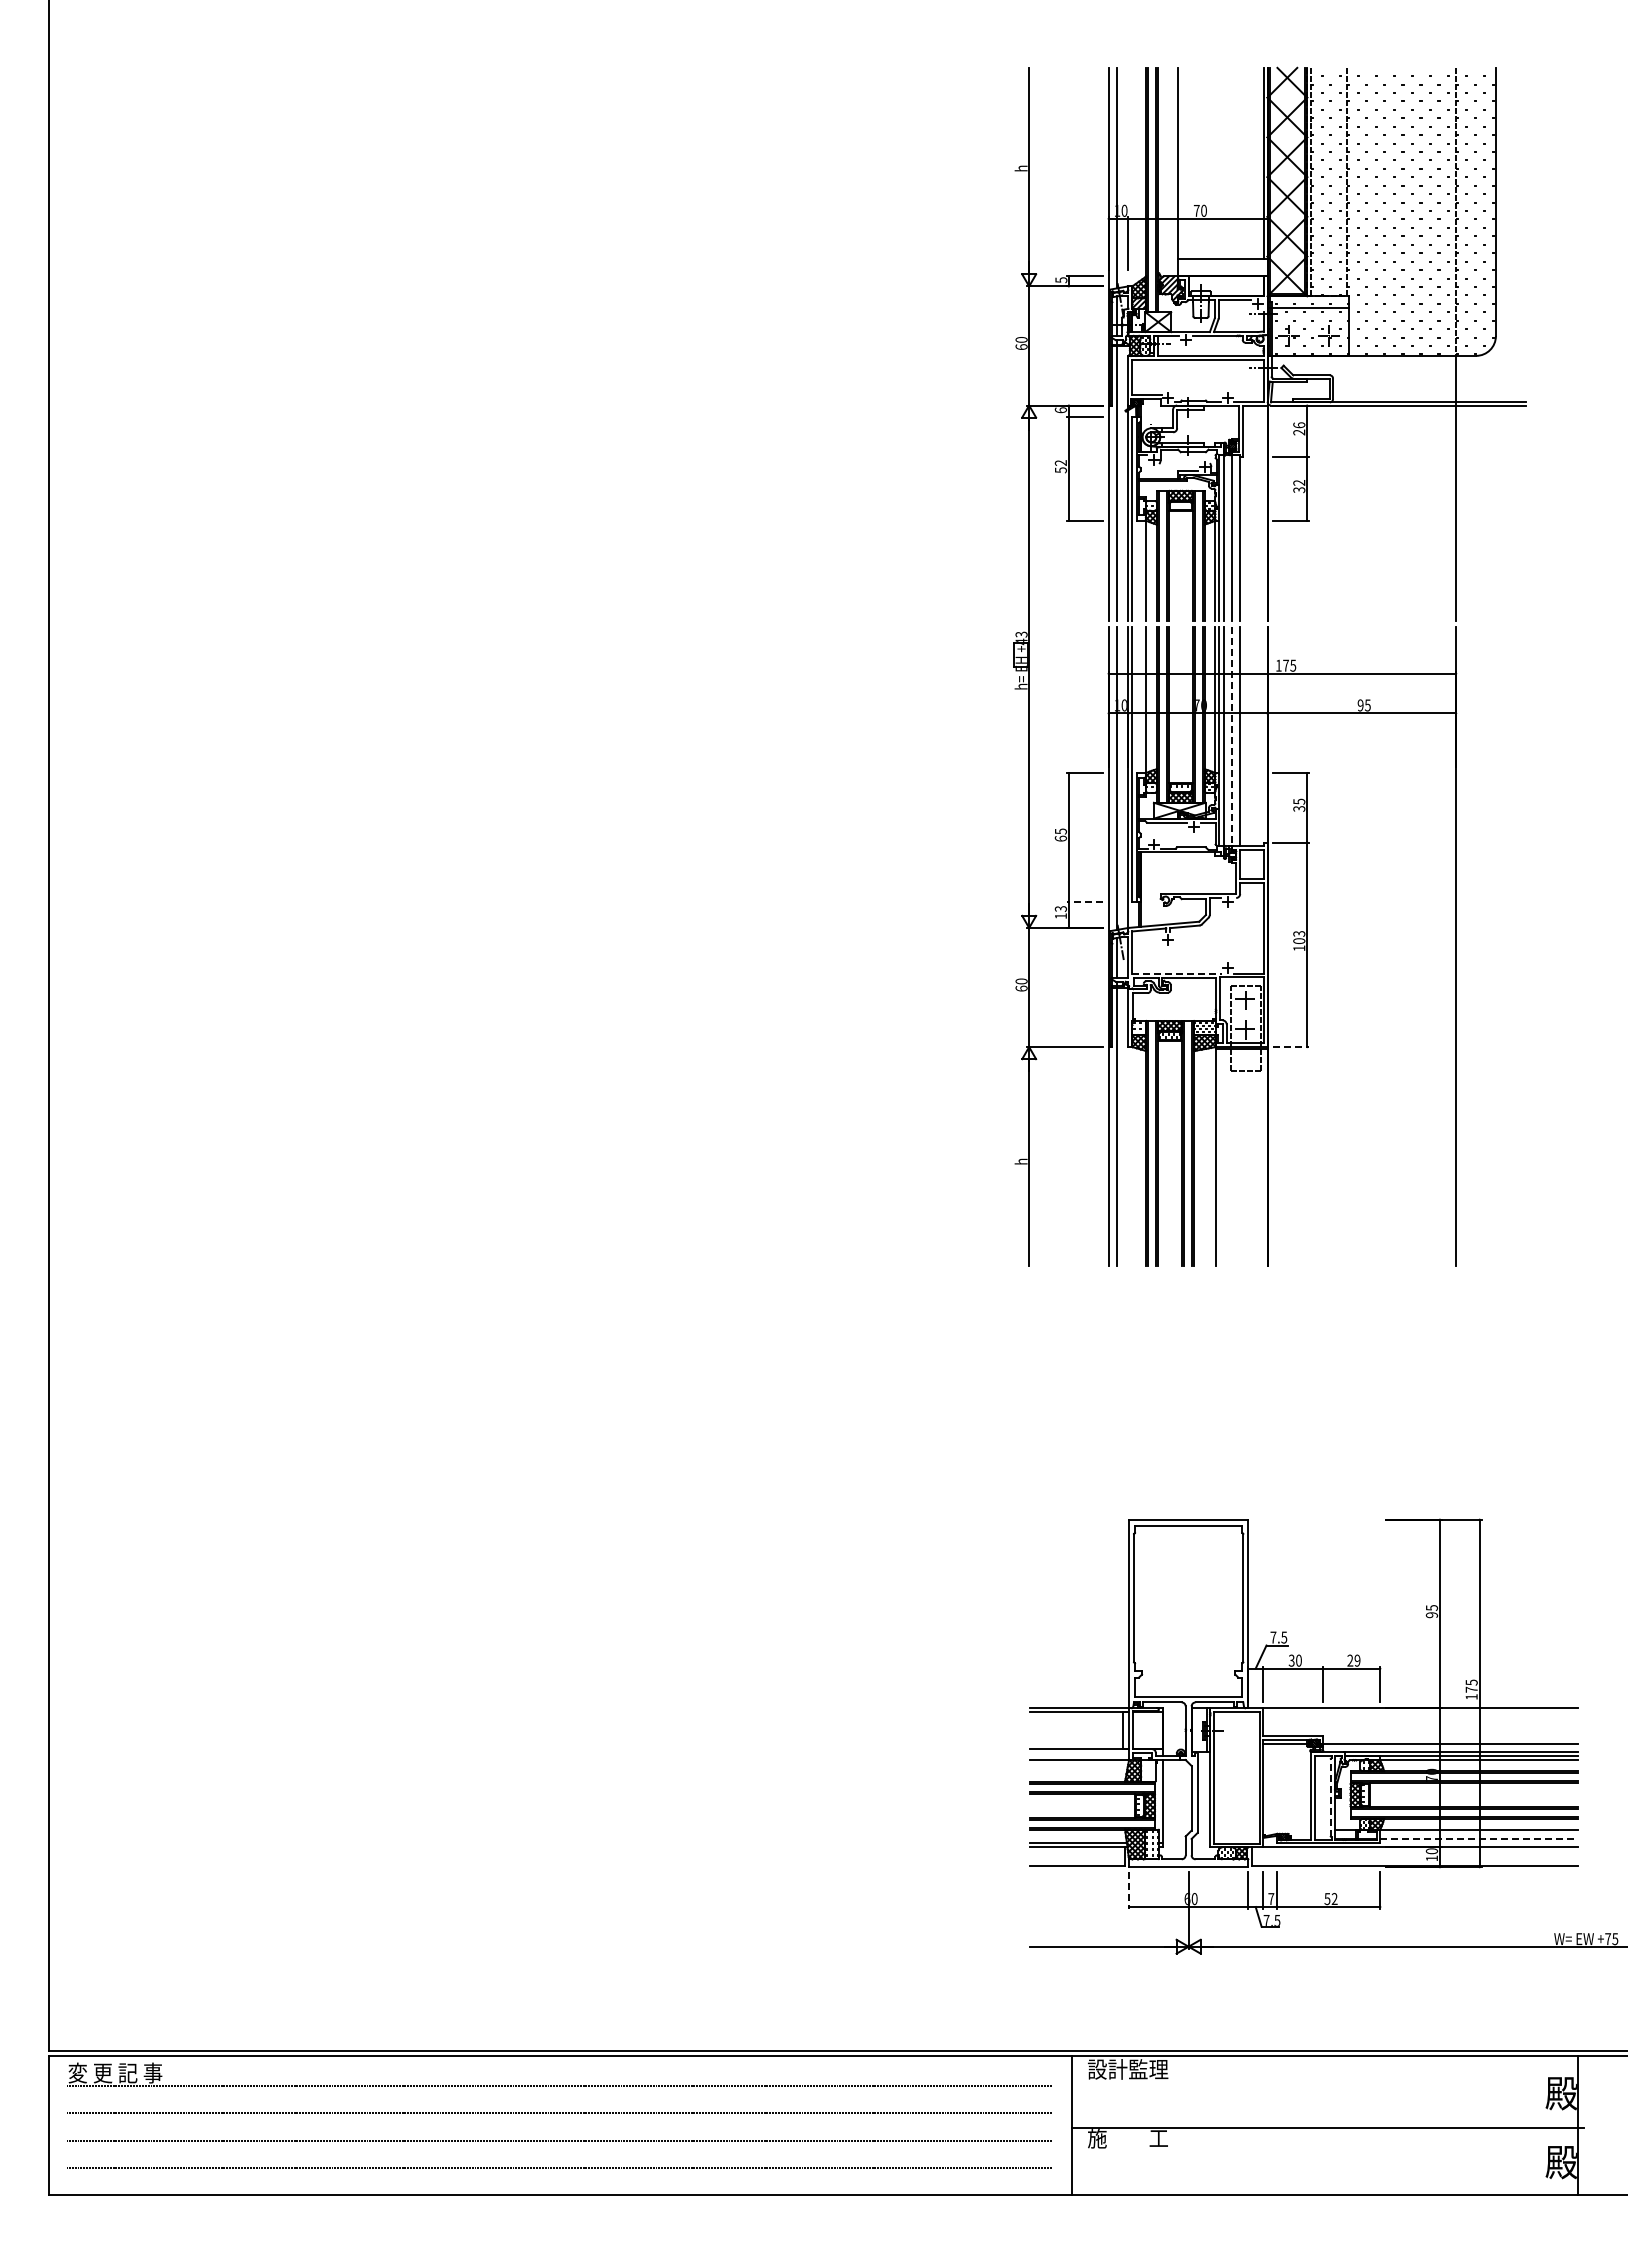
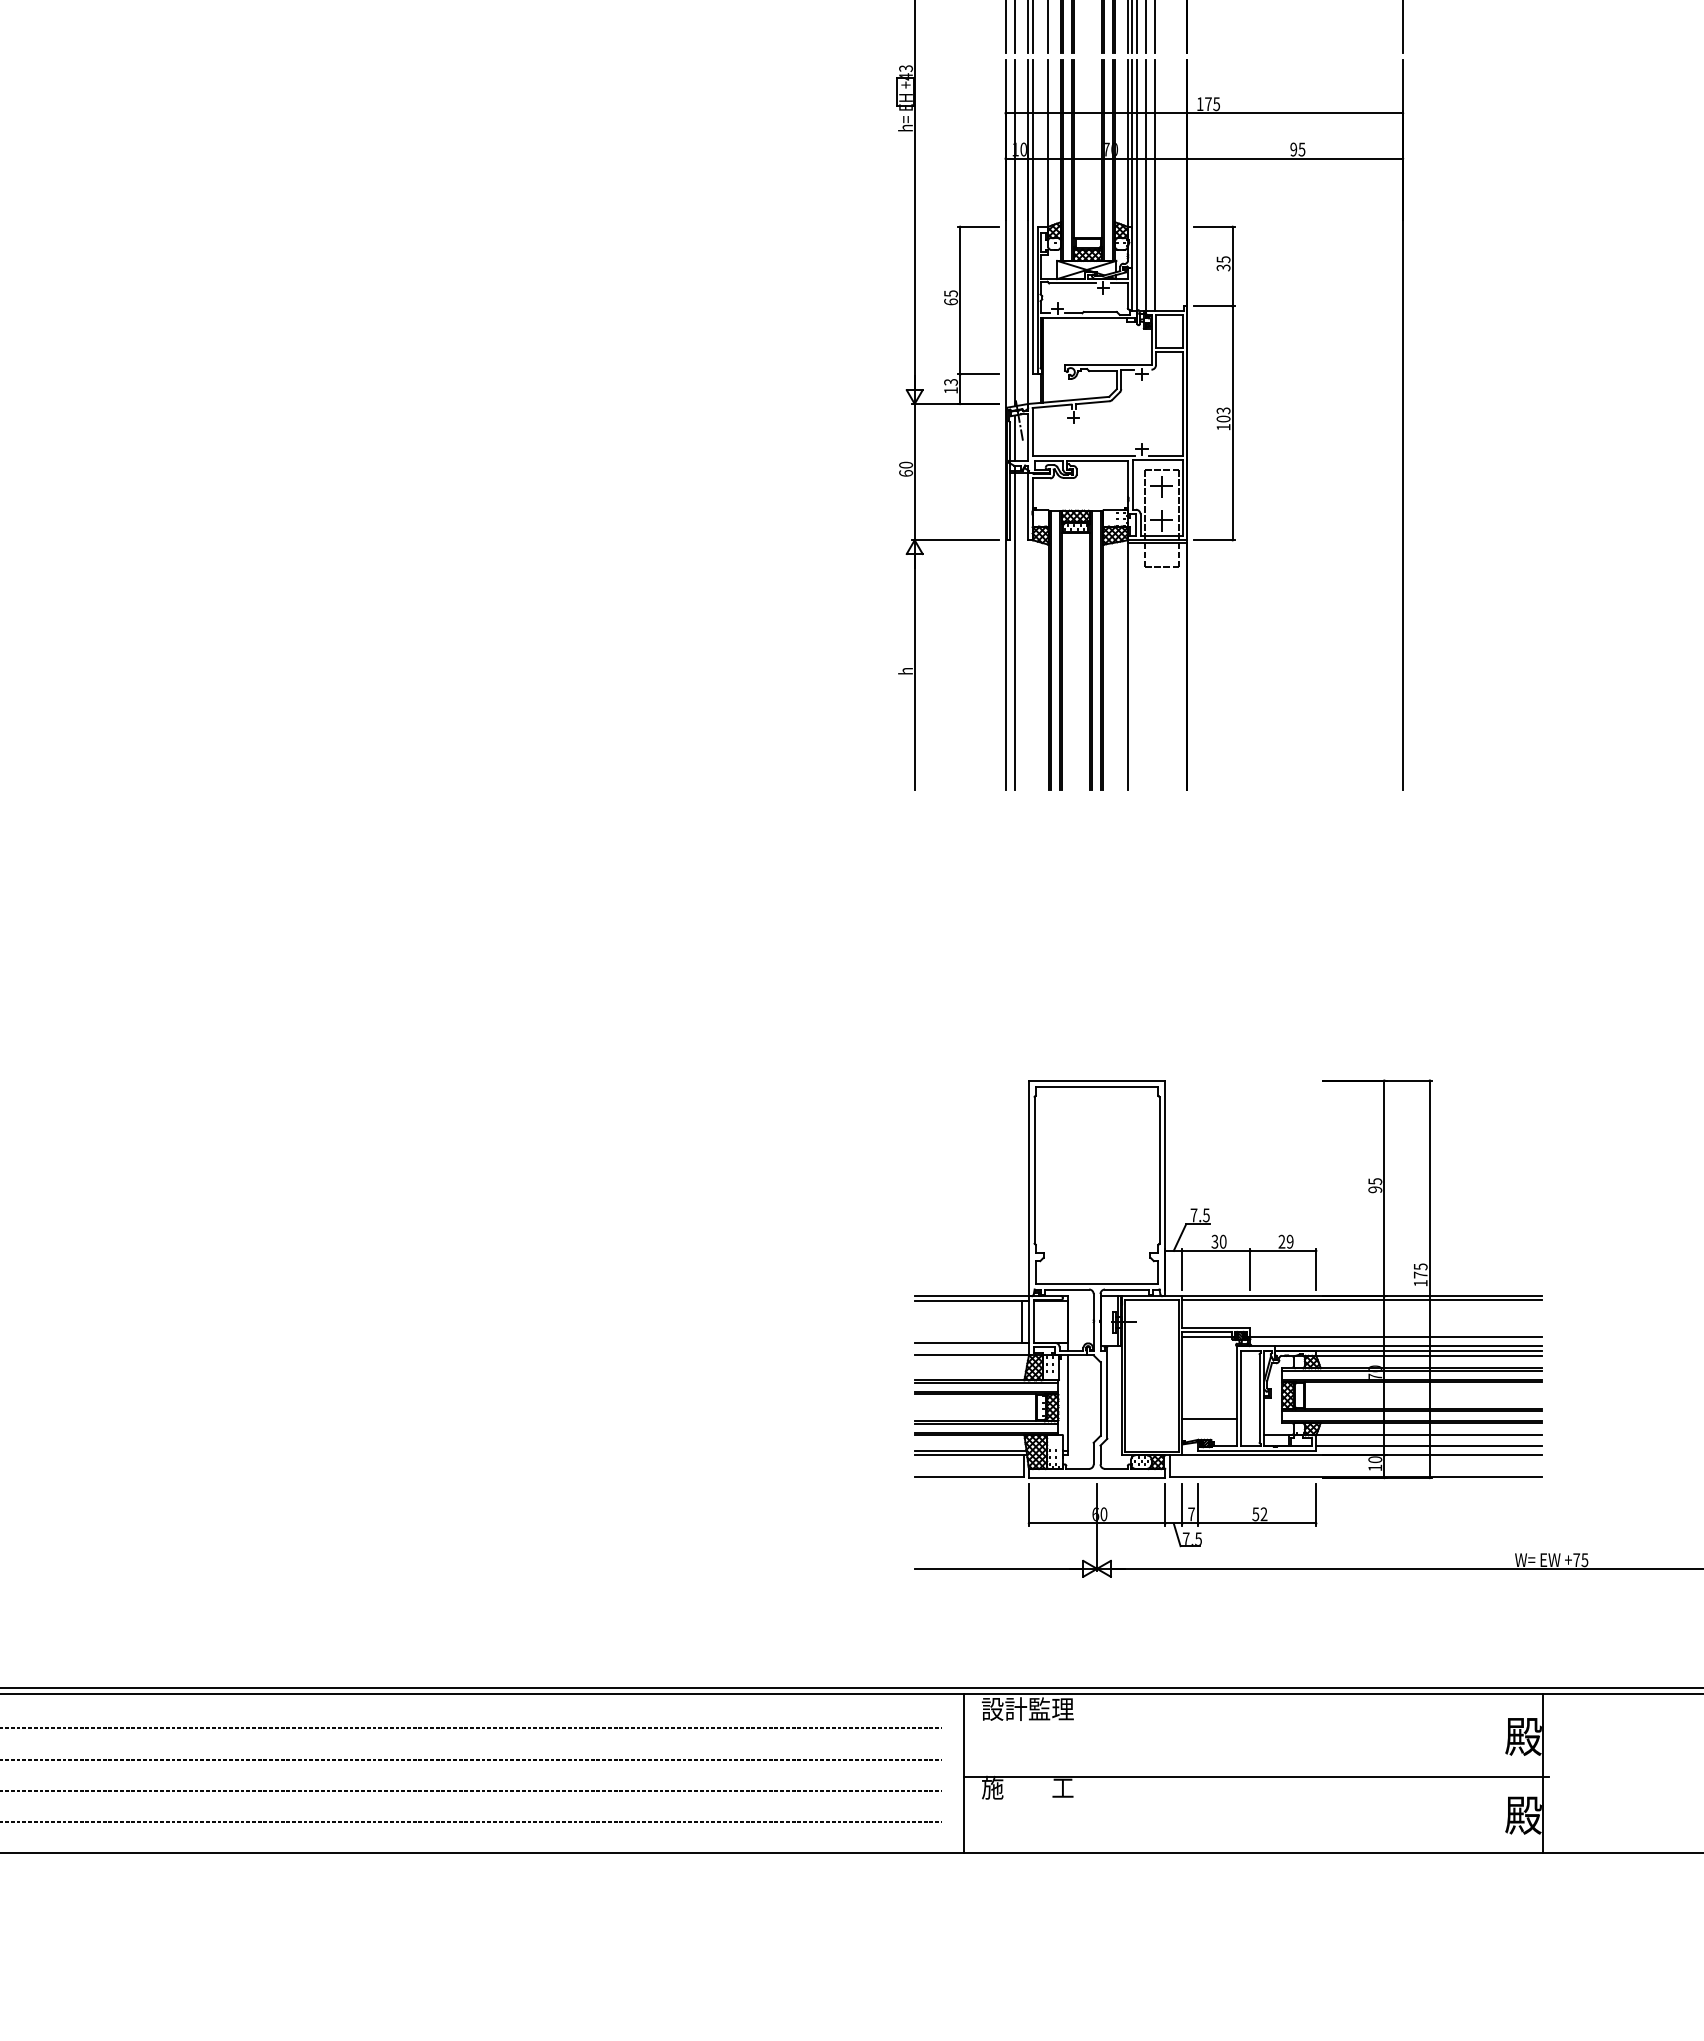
line: (1231, 737) -> (1146, 186), dashed -> solid
line: (1084, 902) -> (977, 374), dashed -> solid
line: (1177, 973) -> (1084, 456), dashed -> solid
line: (1291, 1047) -> (1214, 540), dashed -> solid
line: (1420, 1711) -> (1362, 1299), added
line: (1330, 1797) -> (1259, 1398), dashed -> solid
line: (1286, 1815) -> (1208, 1418), added
line: (1479, 1839) -> (1429, 1446), dashed -> solid
line: (1129, 1891) -> (1029, 1505), dashed -> solid

